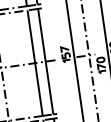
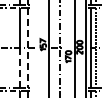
line: (45, 62) -> (27, 48), solid -> dashed
line: (38, 90) -> (19, 68), solid -> dashed

